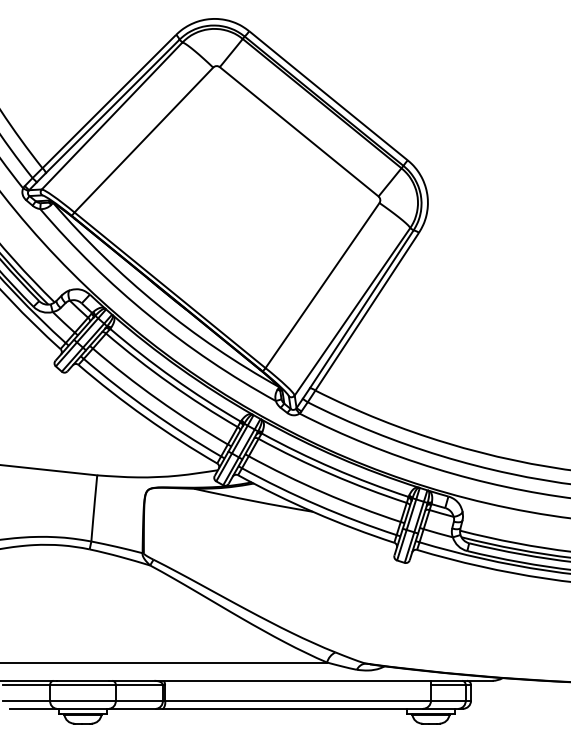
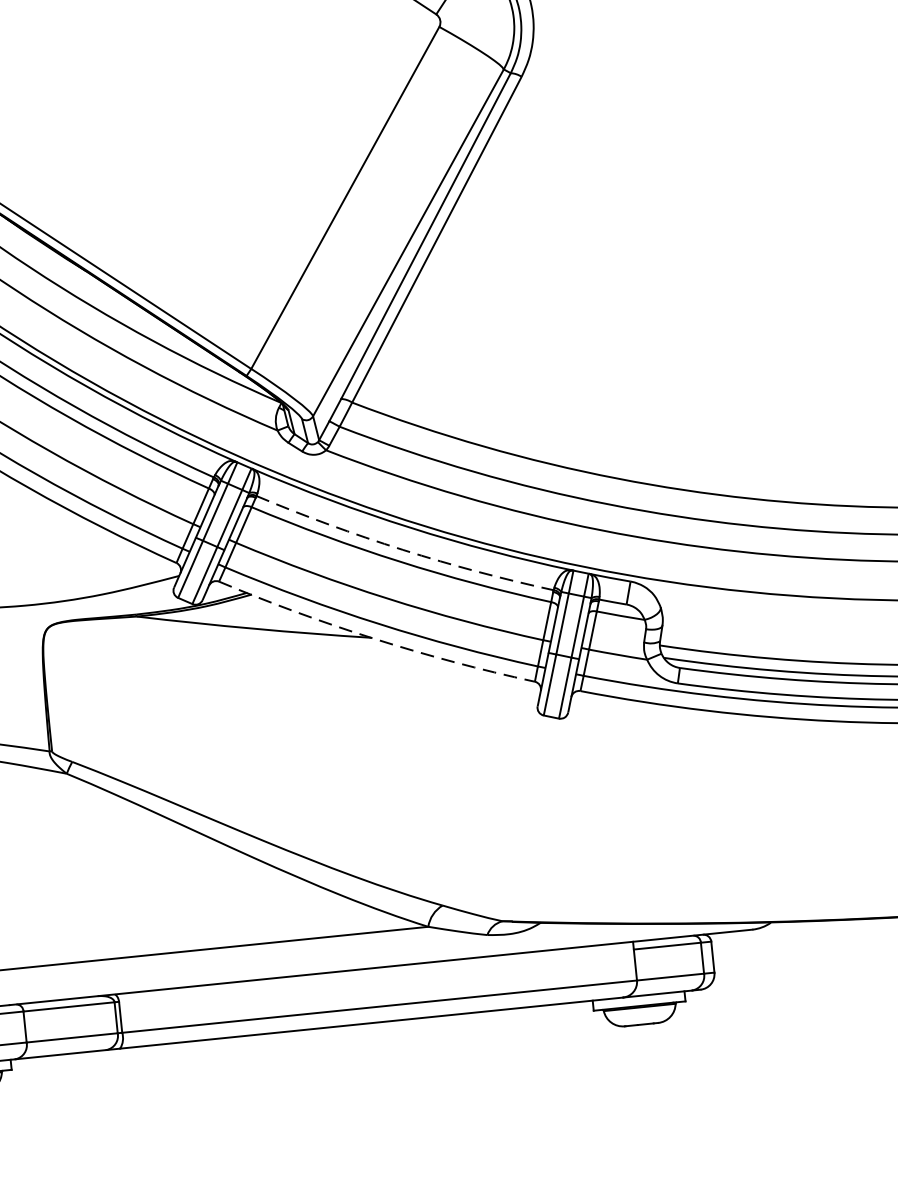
arc: (333, 468) -> (402, 549), solid -> dashed
arc: (314, 512) -> (374, 638), solid -> dashed

